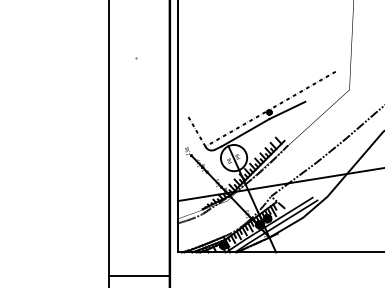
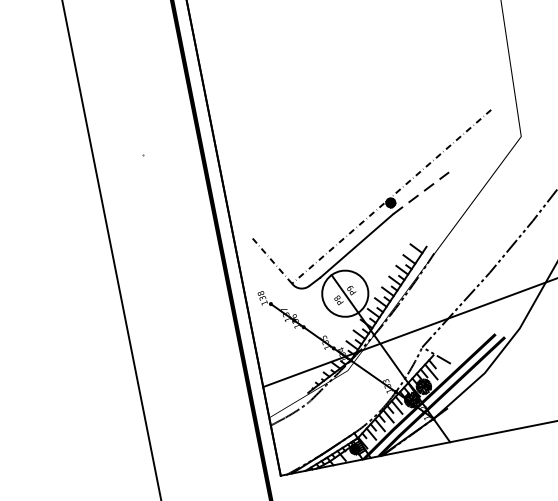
line: (287, 110) -> (421, 193), solid -> dashed

